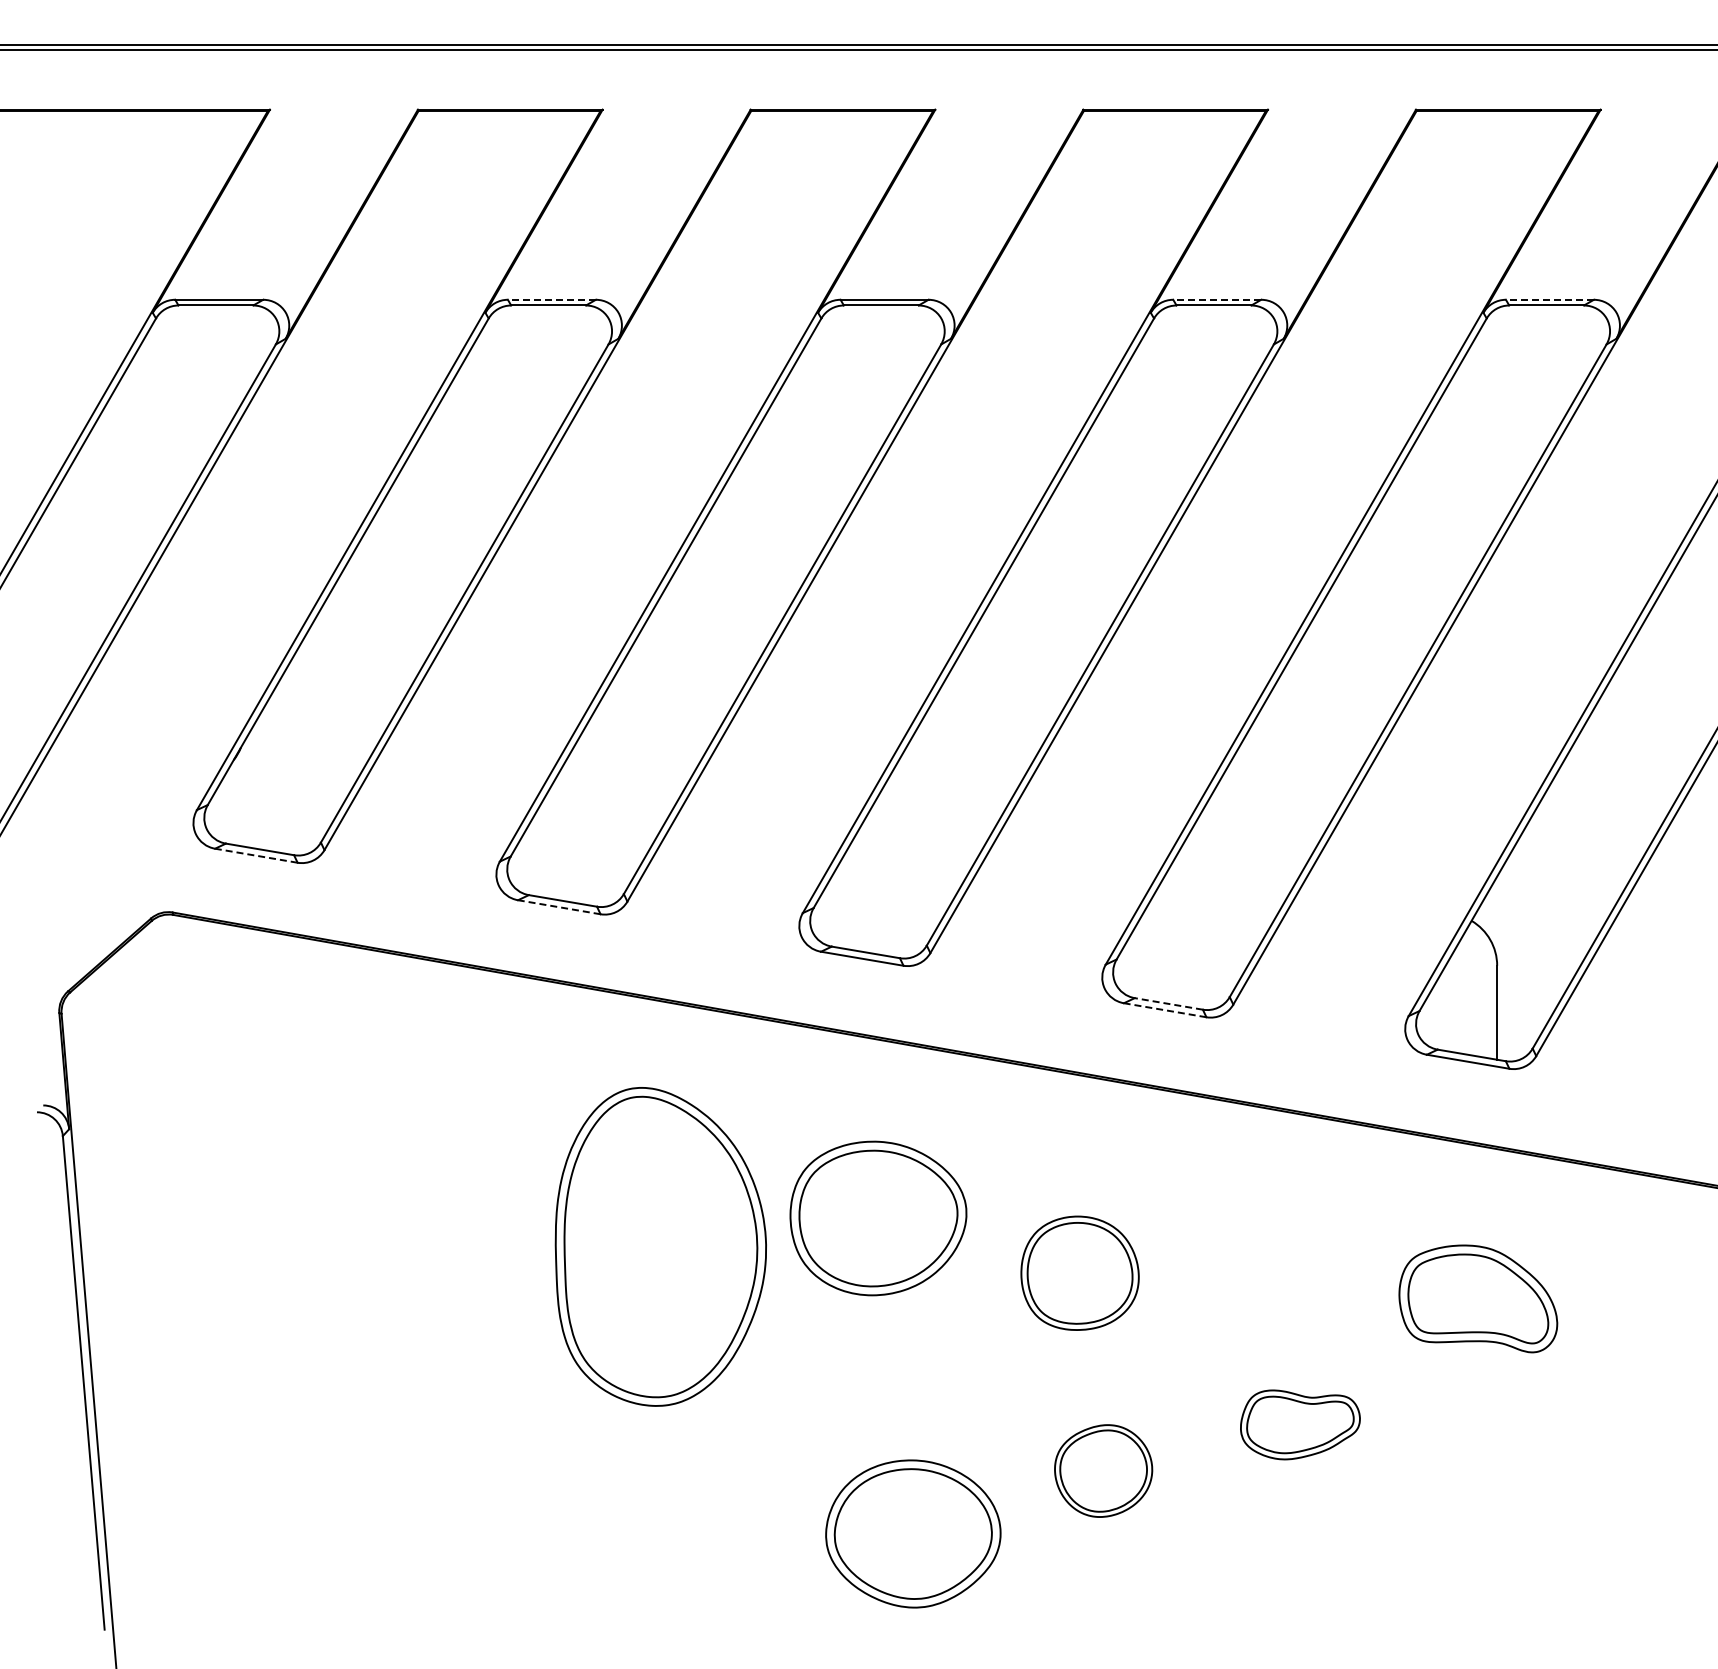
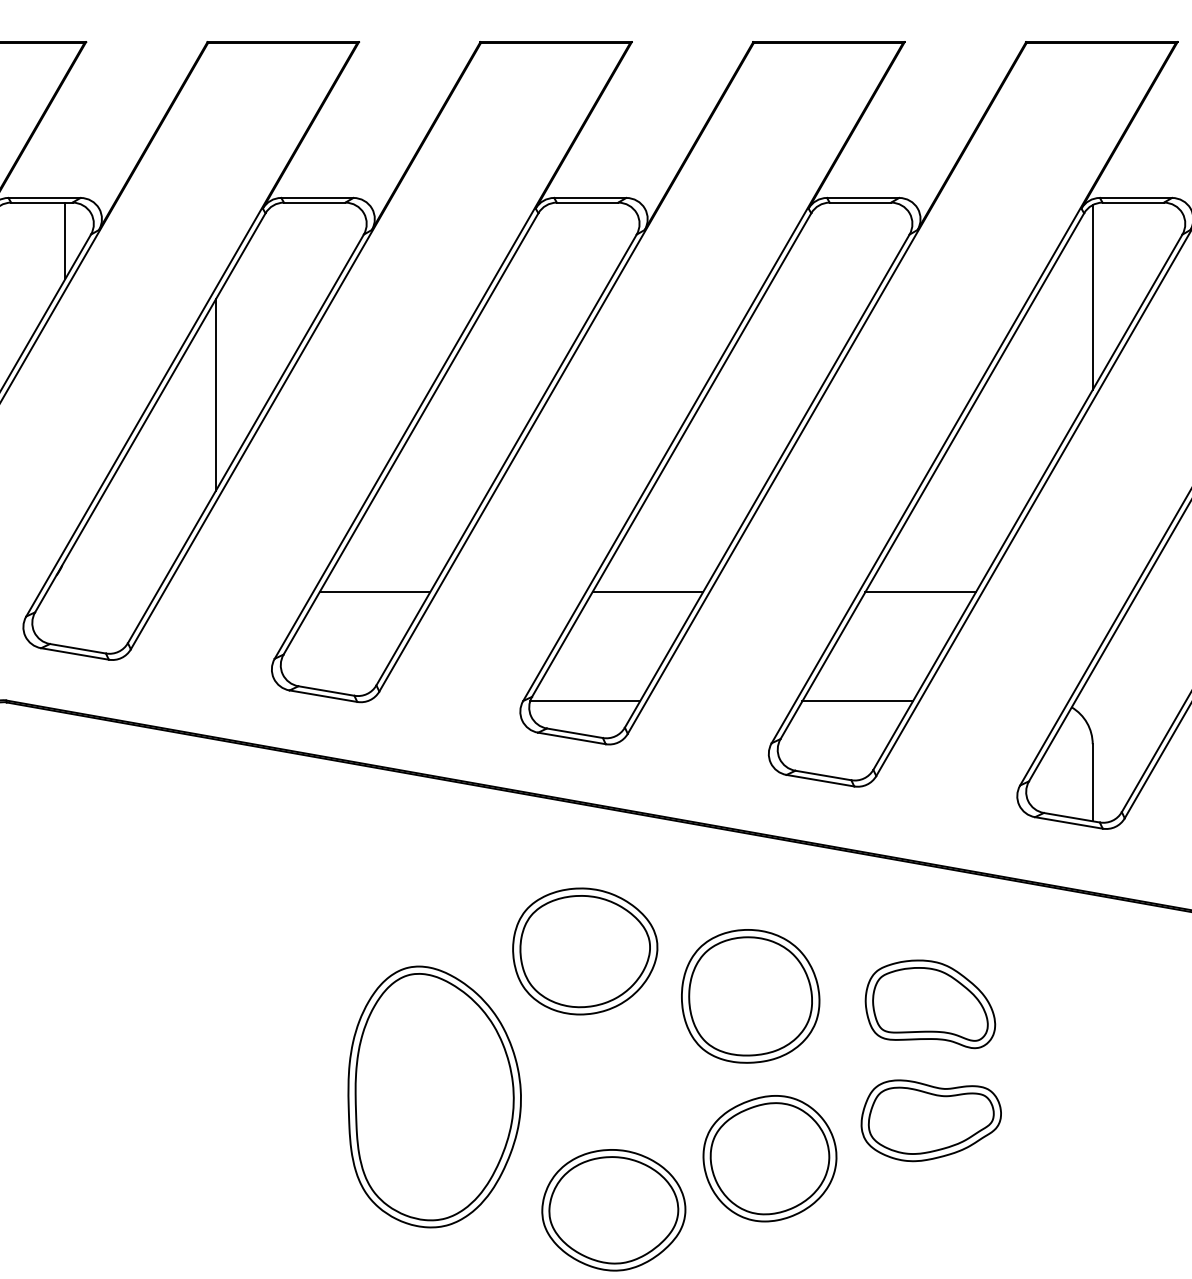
line: (551, 299) -> (317, 197), dashed -> solid
line: (1217, 299) -> (863, 197), dashed -> solid
line: (1549, 299) -> (1135, 197), dashed -> solid
line: (244, 351) -> (65, 240), added
line: (1497, 420) -> (1092, 296), added
line: (428, 539) -> (216, 394), added
line: (621, 780) -> (374, 592), added
line: (954, 780) -> (647, 592), added
line: (1287, 780) -> (920, 592), added
line: (256, 855) -> (75, 653), dashed -> solid
line: (559, 907) -> (323, 696), dashed -> solid
line: (878, 913) -> (585, 701), added
line: (1210, 913) -> (857, 701), added
line: (1168, 1003) -> (823, 775), dashed -> solid
line: (1165, 1010) -> (820, 780), dashed -> solid
part: (660, 1246) -> (434, 1096), moved
part: (1079, 1273) -> (750, 996), size x1.43
part: (1478, 1298) -> (930, 1003), moved
part: (1300, 1424) -> (931, 1120), size x1.43
part: (1103, 1470) -> (769, 1158), size x1.67

